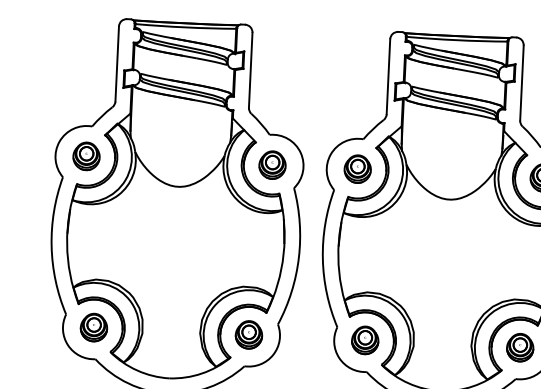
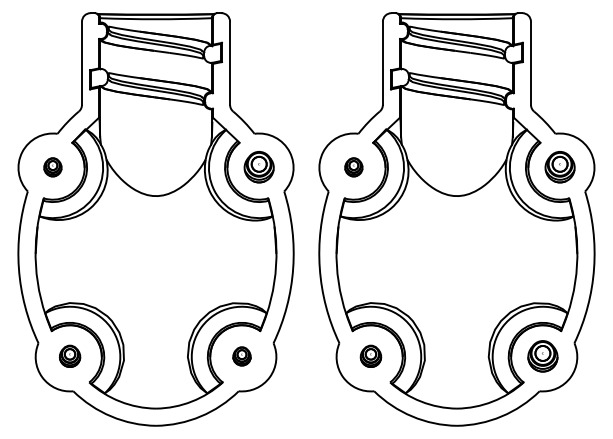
part: (86, 156) -> (52, 167), size x0.6
part: (357, 169) -> (353, 167), size x0.6
part: (93, 327) -> (69, 356), size x0.7
part: (248, 335) -> (241, 356), size x0.6
part: (364, 340) -> (370, 356), size x0.7

